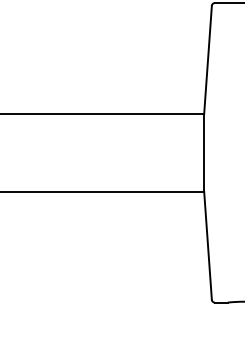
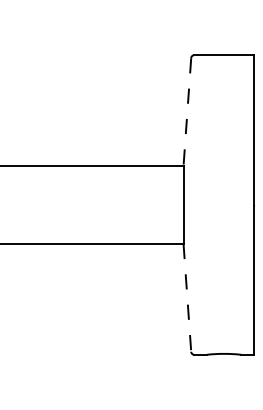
line: (208, 60) -> (187, 112), solid -> dashed
line: (208, 246) -> (187, 298), solid -> dashed

